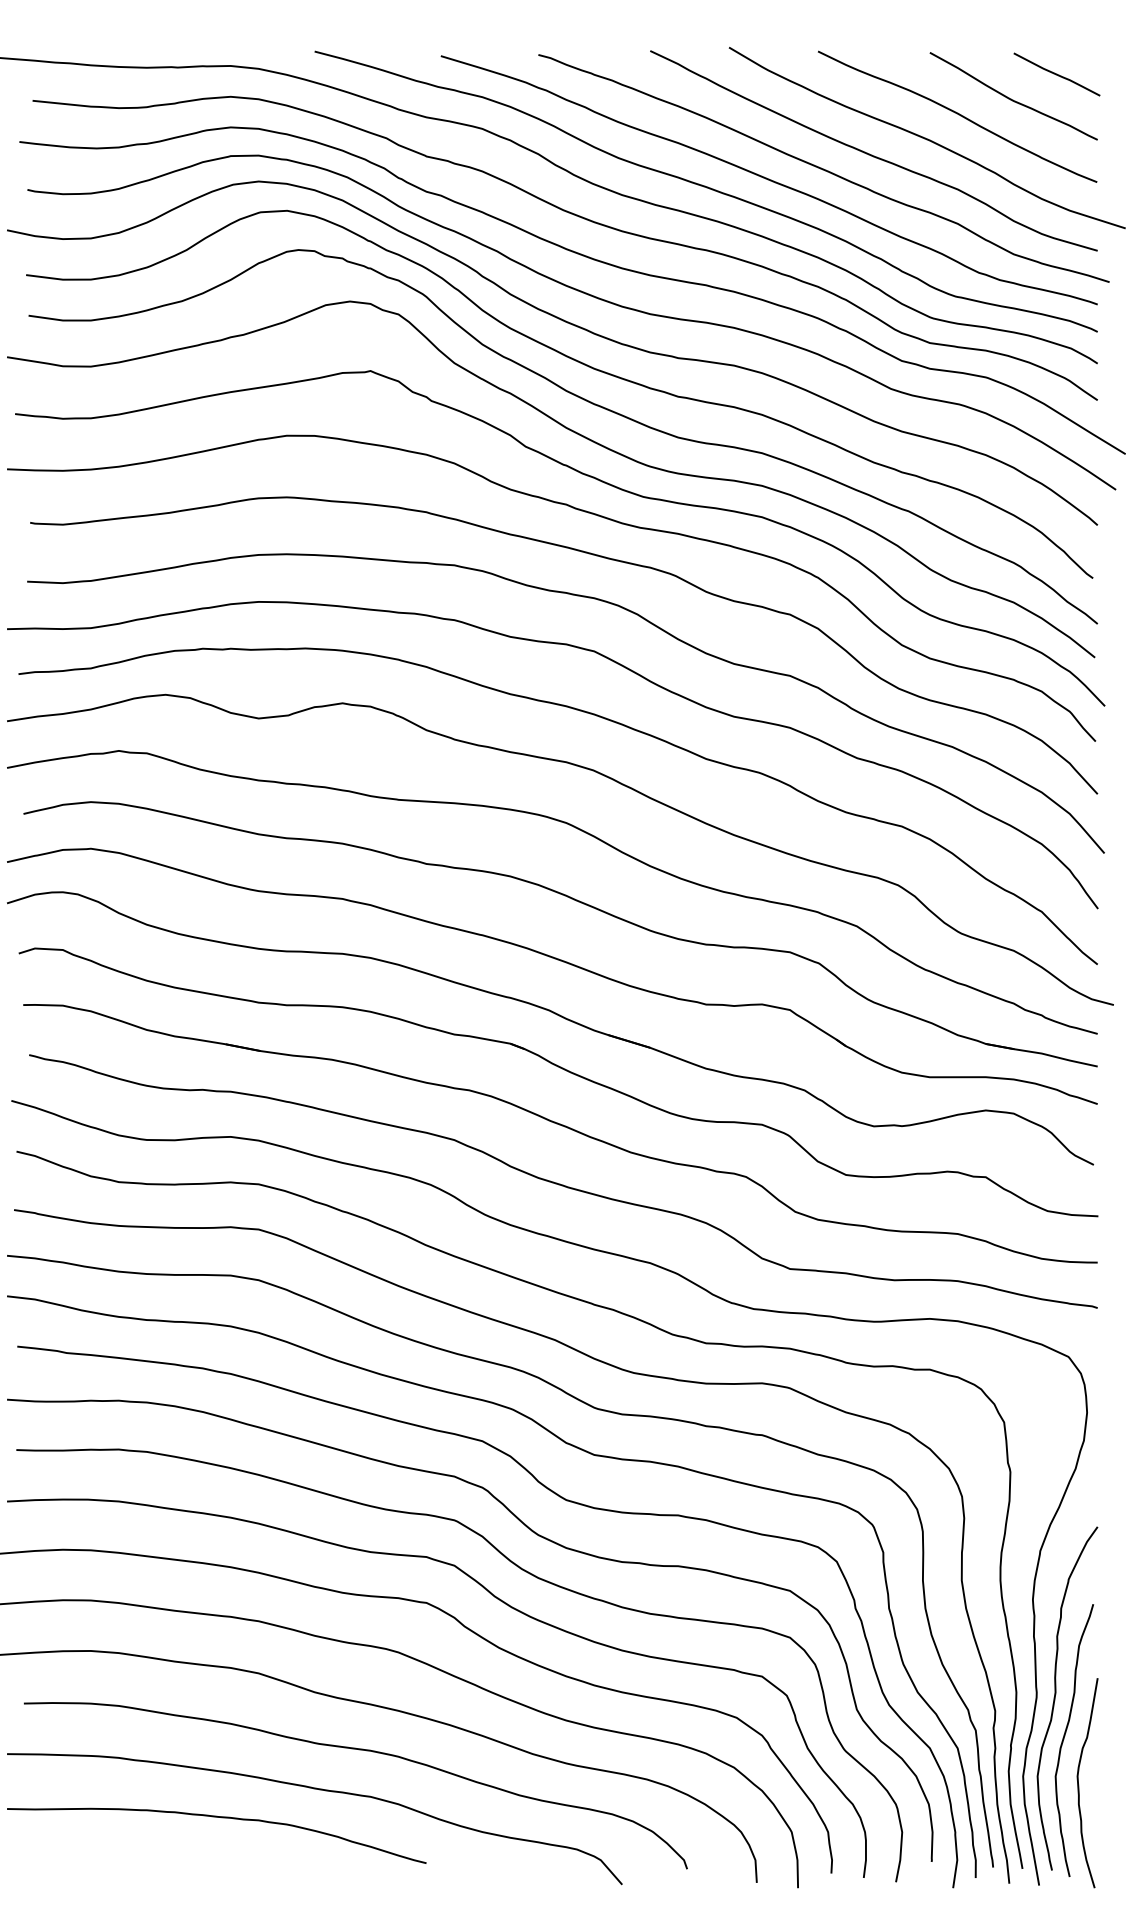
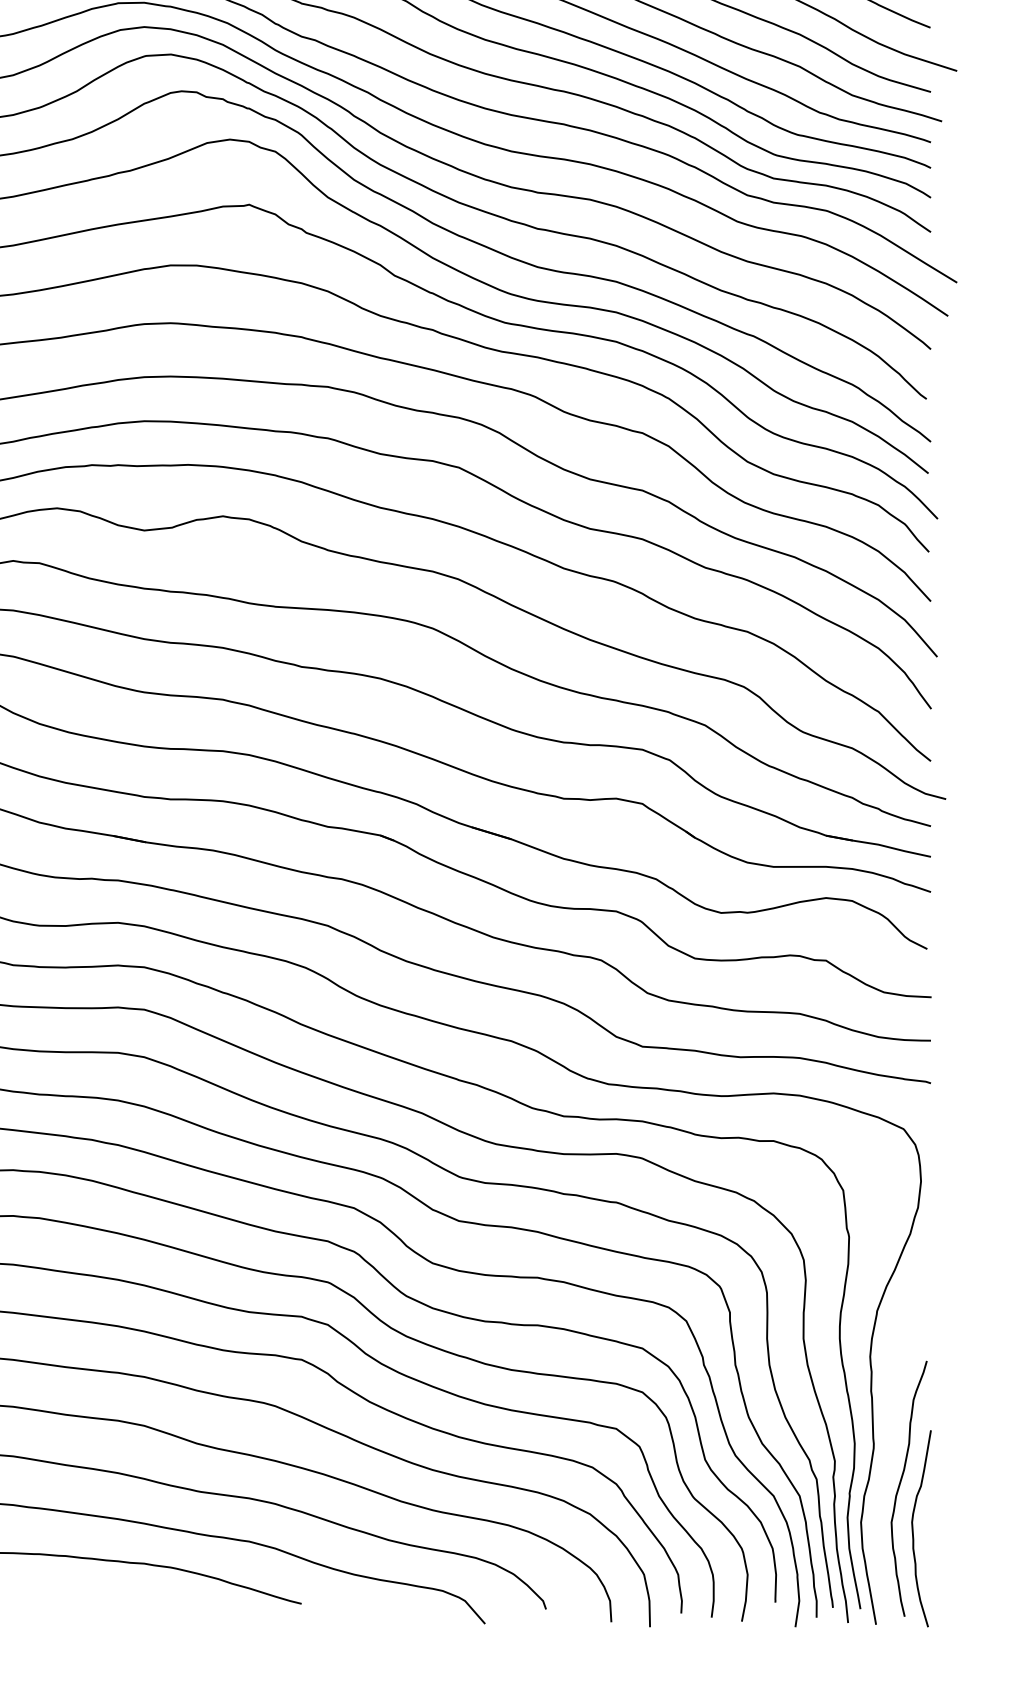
curve: (1056, 1694) -> (892, 1445), removed

